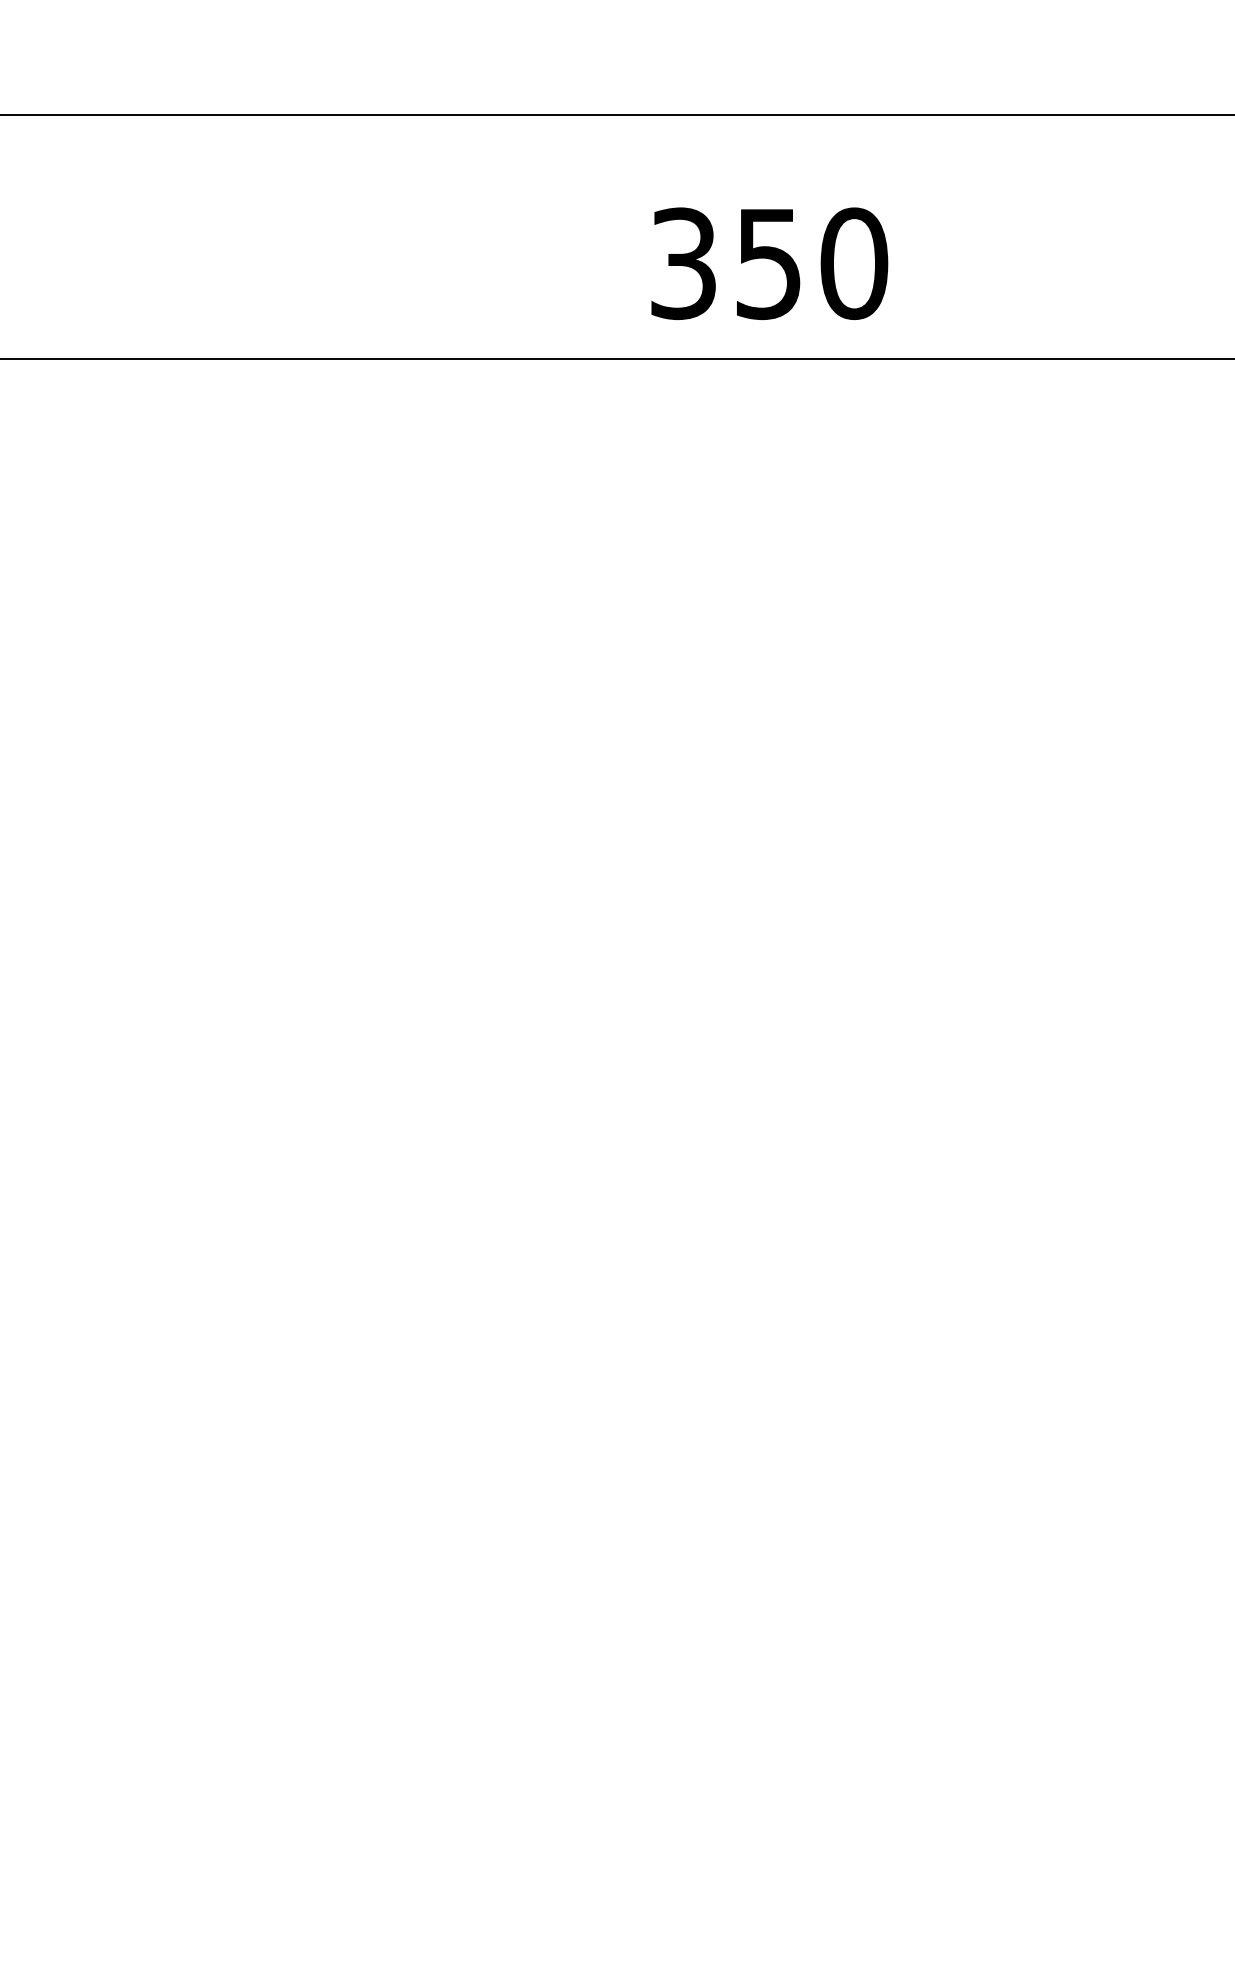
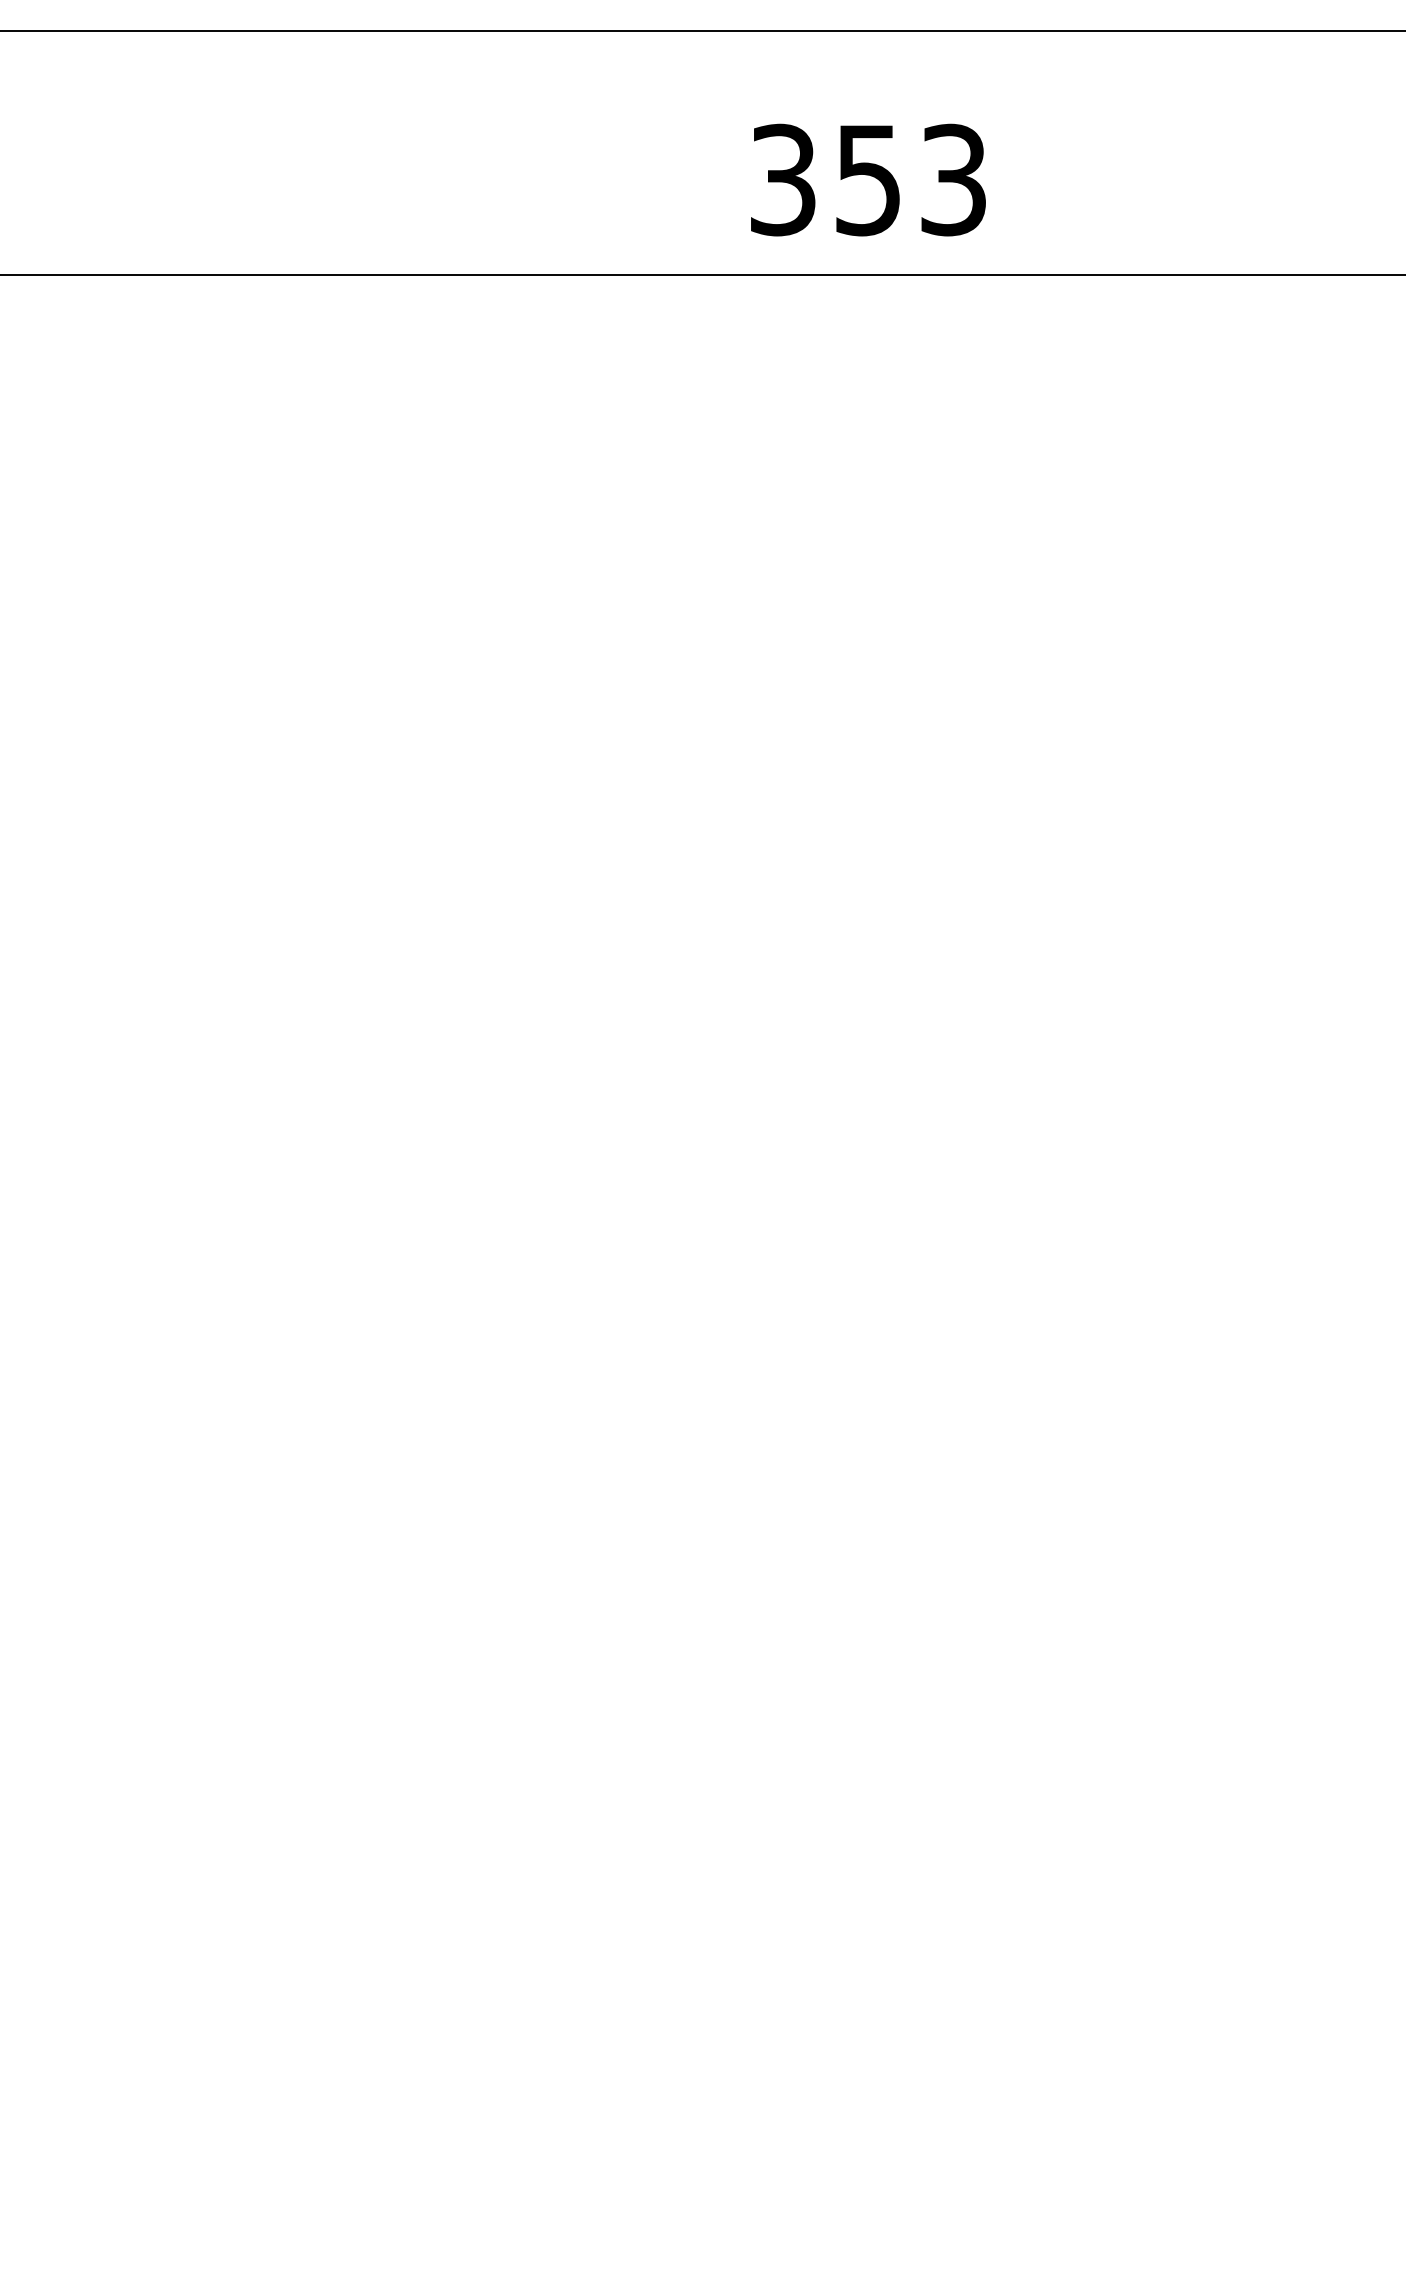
text: (853, 263) -> (953, 179), 350 -> 353

